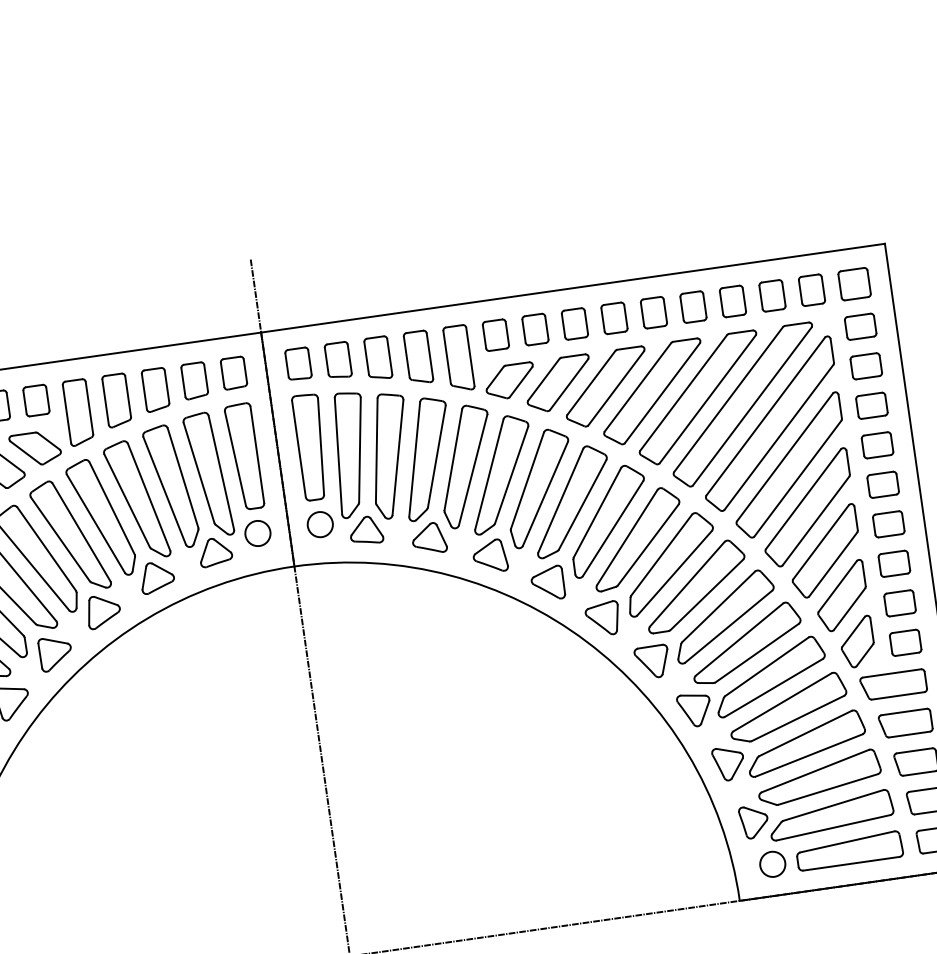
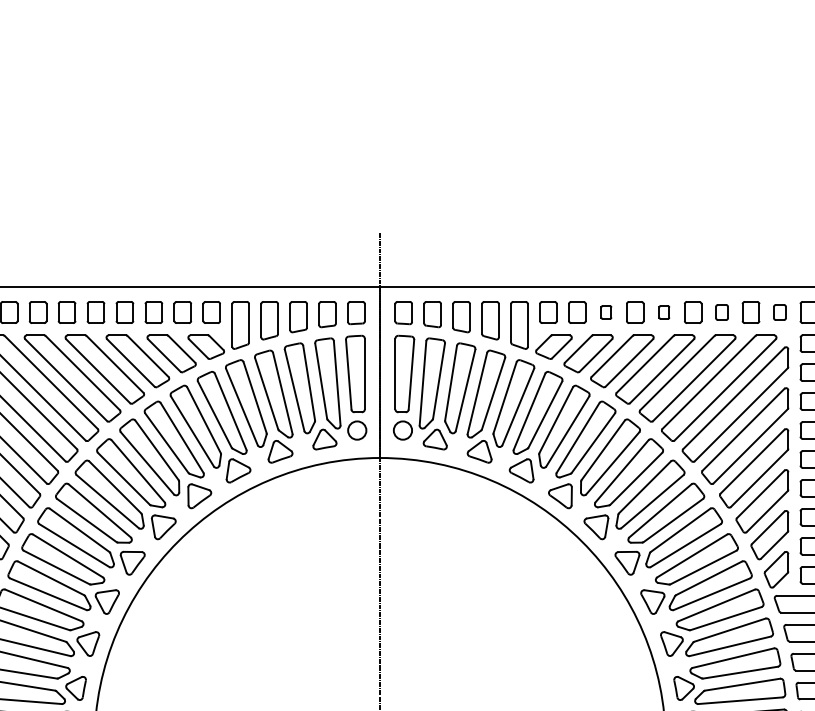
part: (811, 290) -> (779, 312), size x0.7
part: (732, 301) -> (721, 312), size x0.7
part: (654, 312) -> (664, 312), size x0.6
part: (575, 323) -> (606, 312), size x0.6

